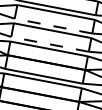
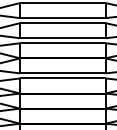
line: (53, 26) -> (62, 18), dashed -> solid
line: (49, 44) -> (62, 38), dashed -> solid

